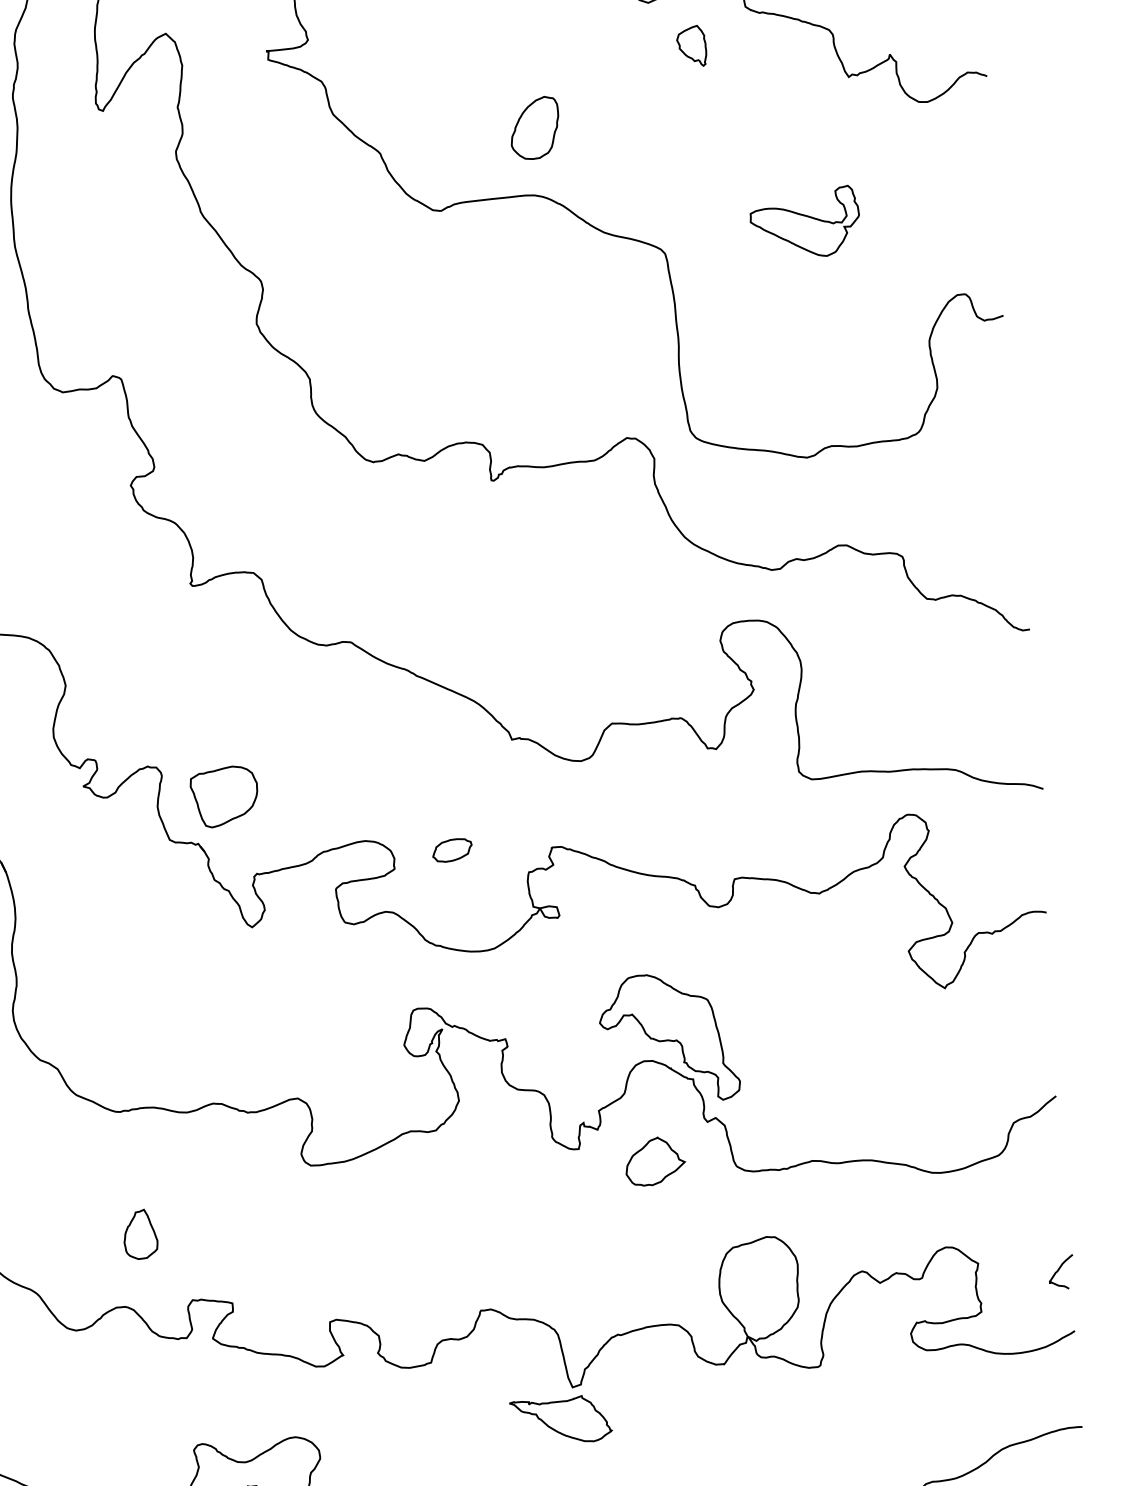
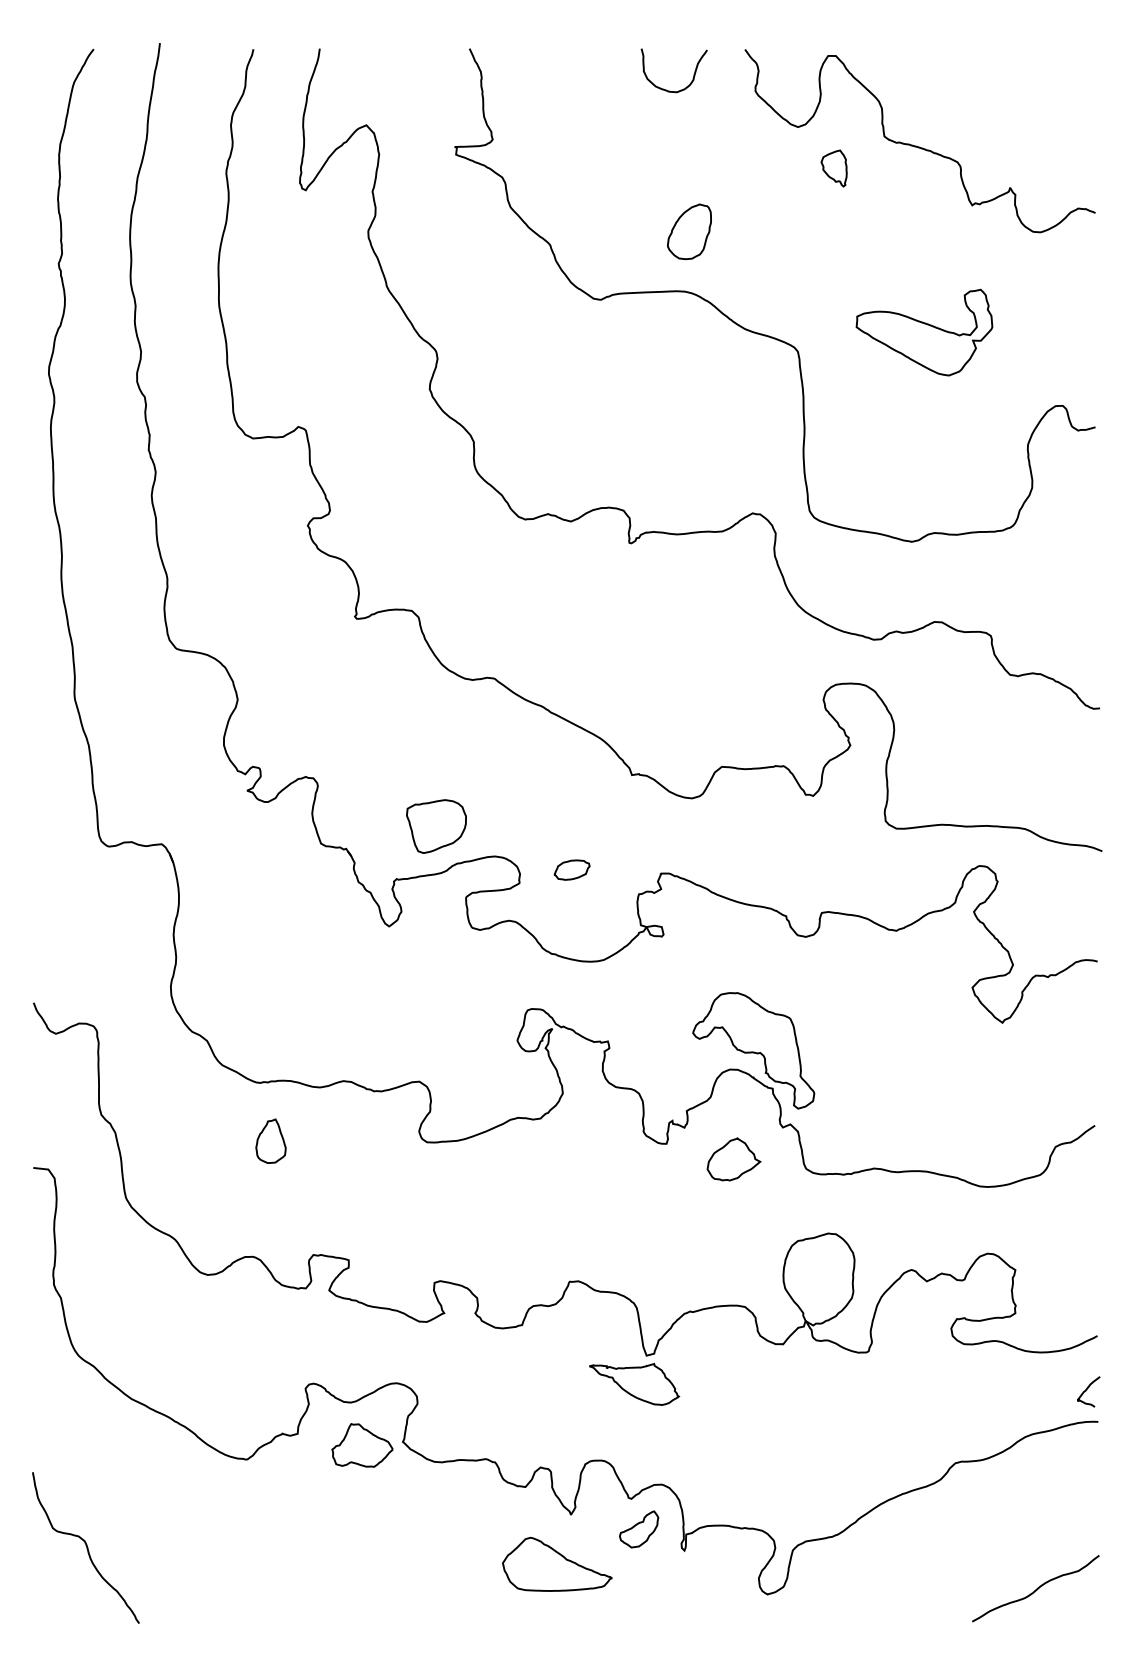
part: (805, 222) -> (924, 332), size x1.4
part: (224, 796) -> (436, 826), moved
part: (139, 1233) -> (270, 1140), moved
curve: (1058, 1272) -> (1086, 1391), moved

